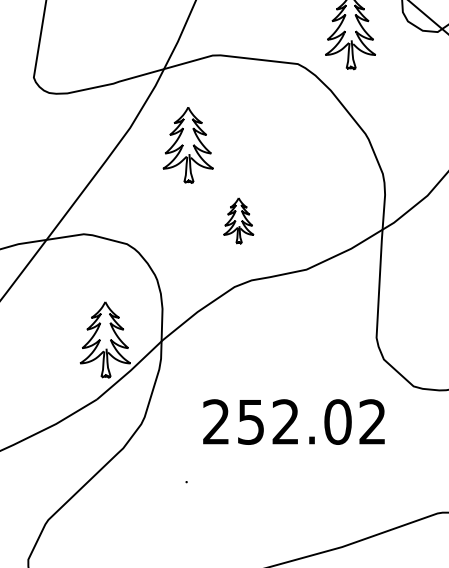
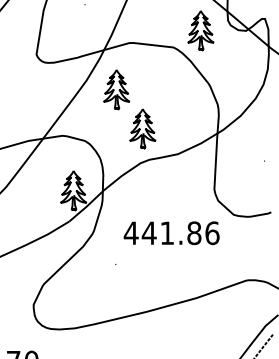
part: (238, 220) -> (142, 128), size x1.67
text: (293, 422) -> (171, 233), 252.02 -> 441.86

